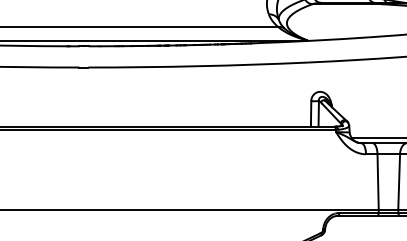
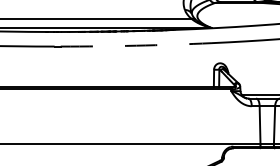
arc: (198, 65) -> (136, 45), solid -> dashed

